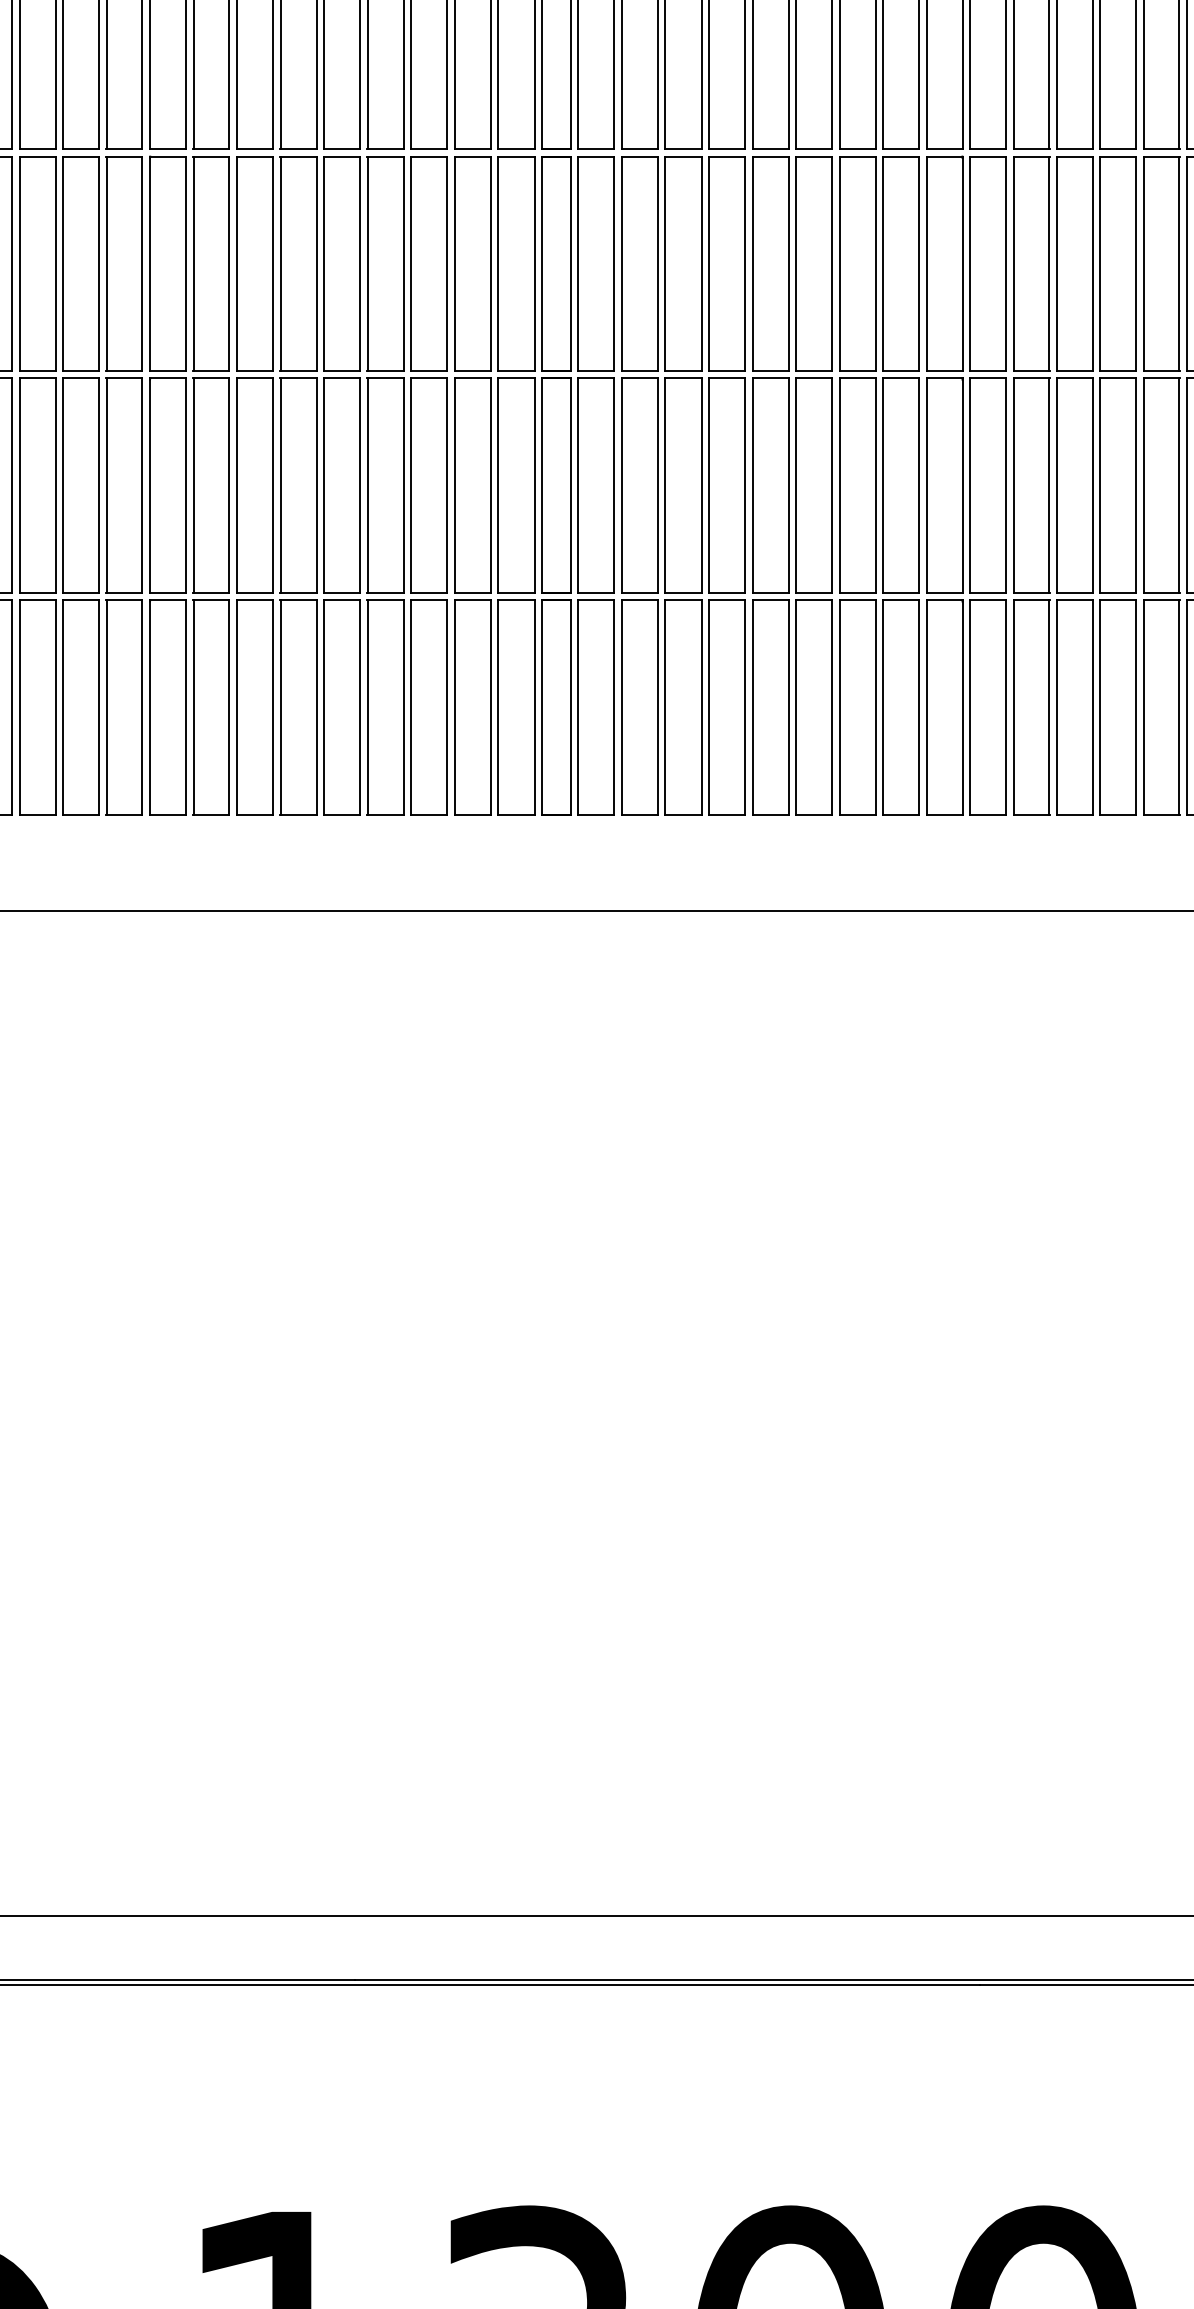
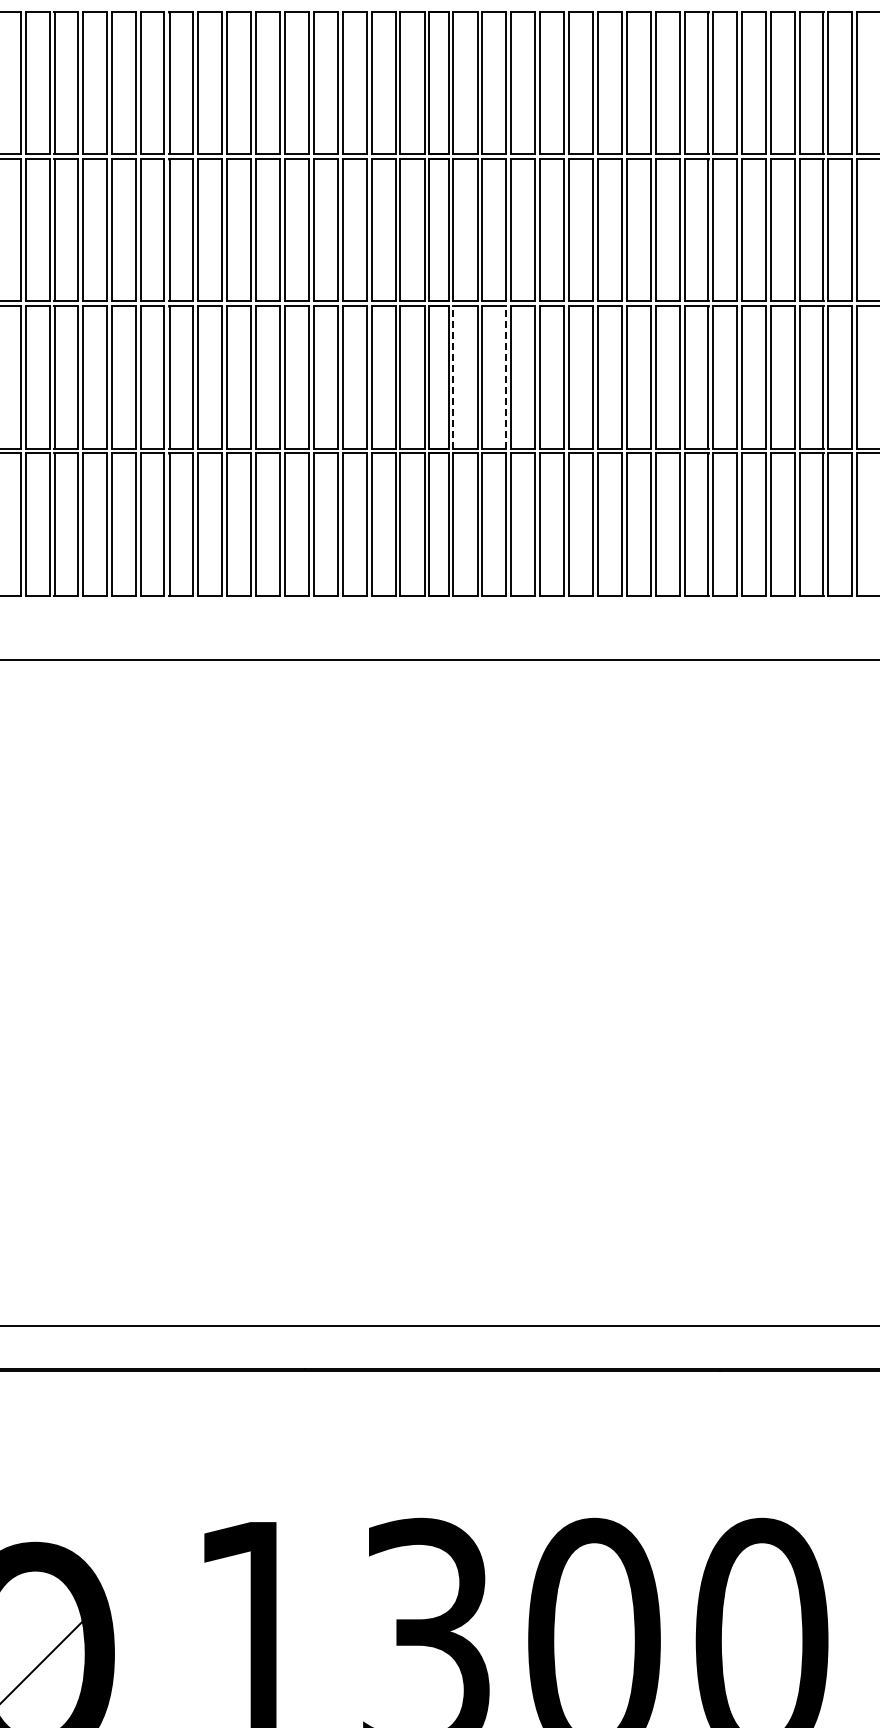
line: (578, 484) -> (453, 376), solid -> dashed
line: (658, 484) -> (506, 376), solid -> dashed

